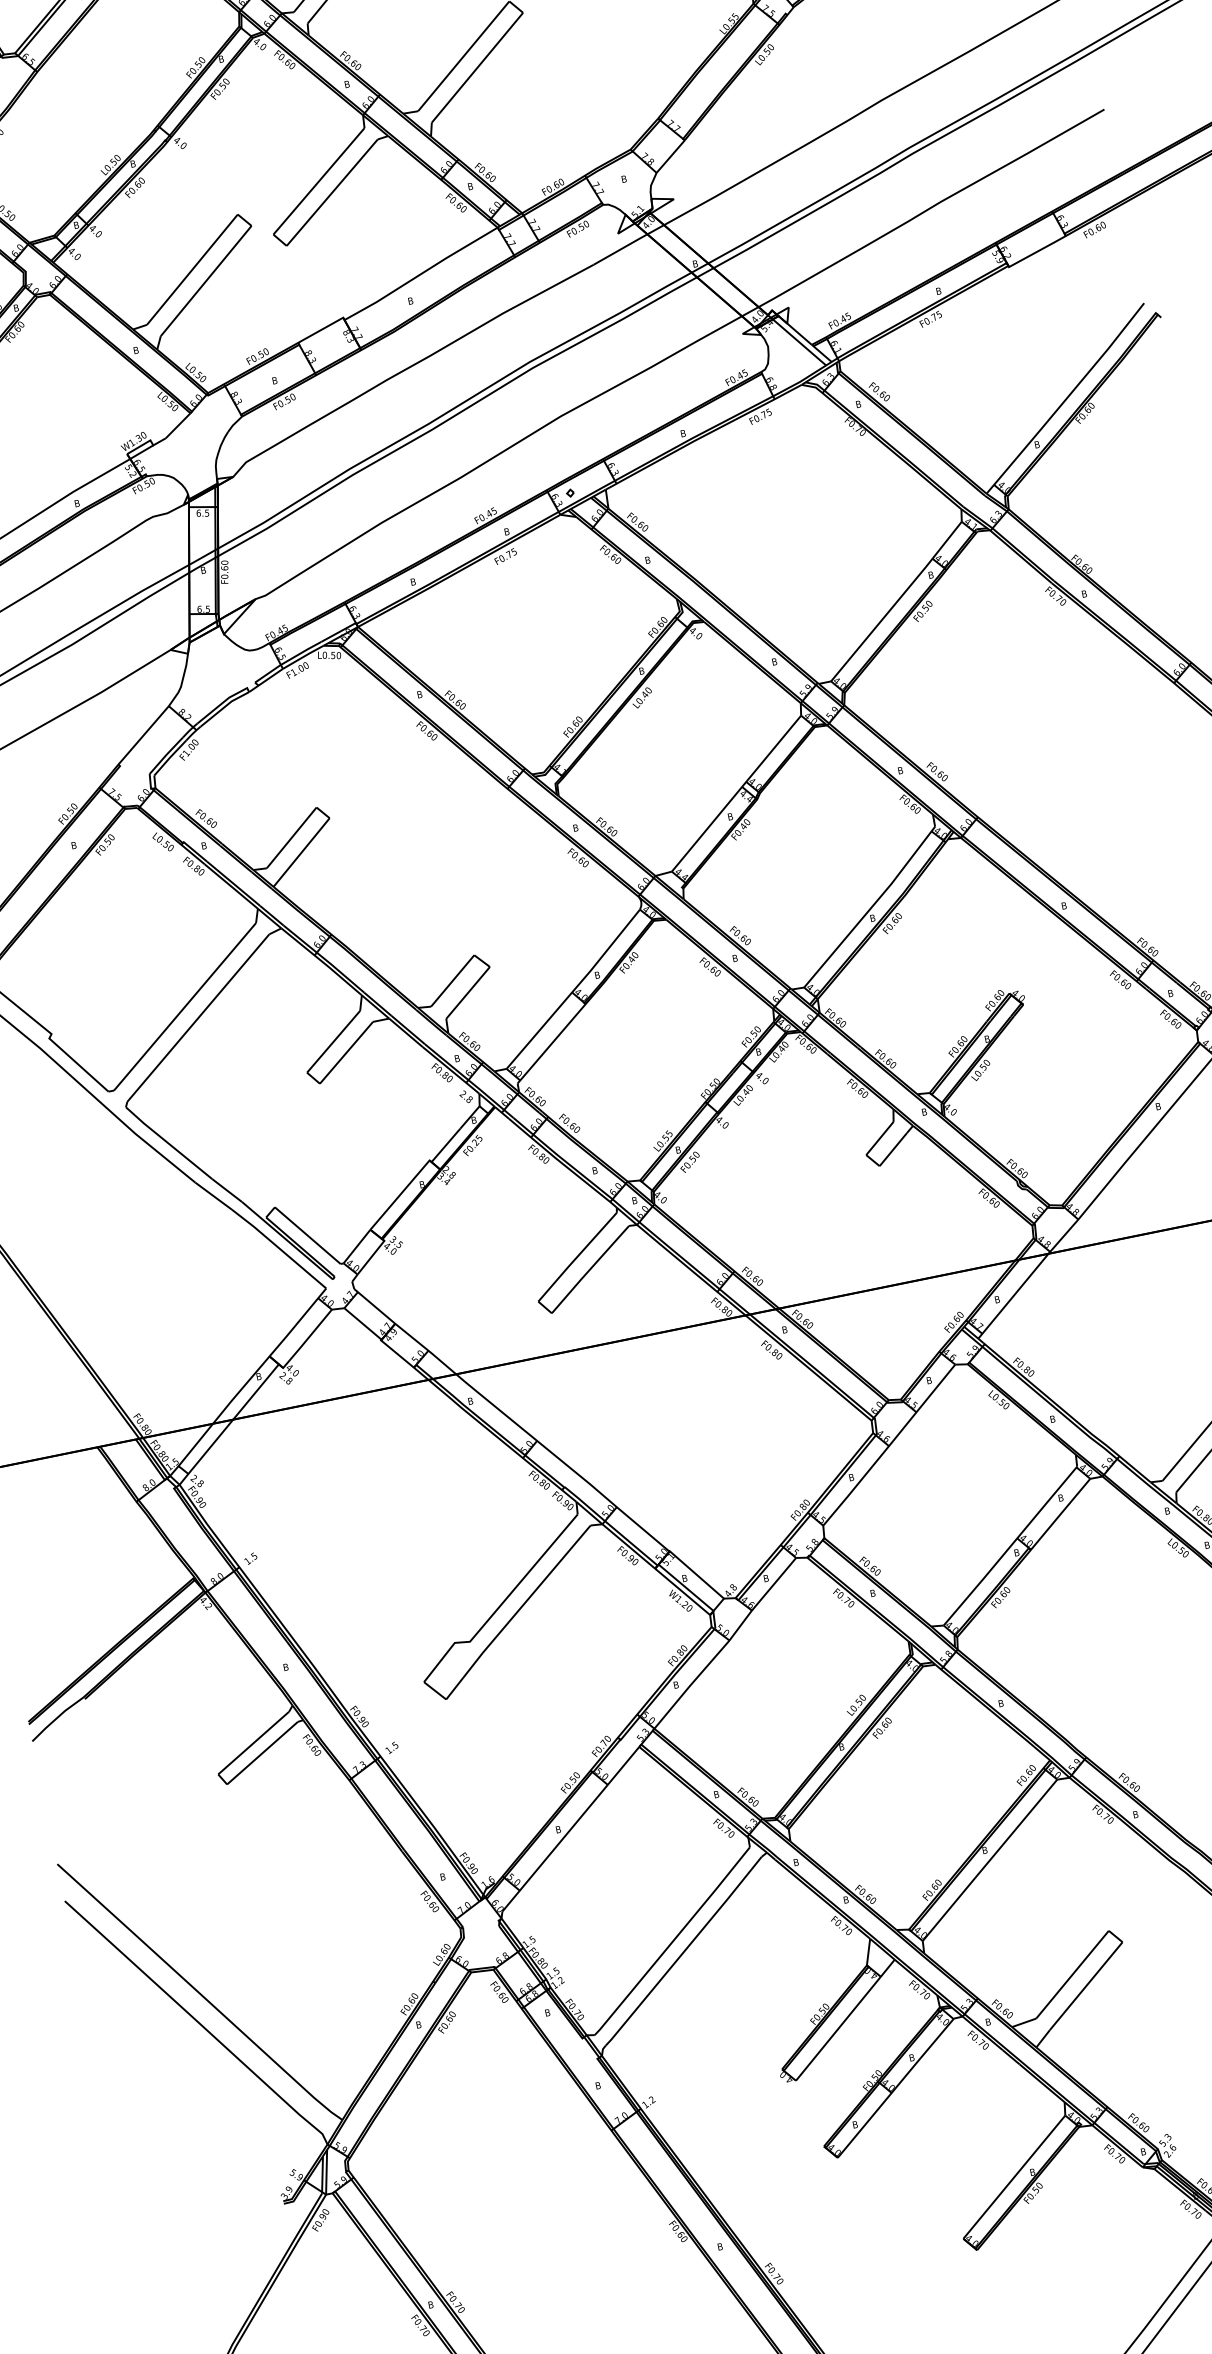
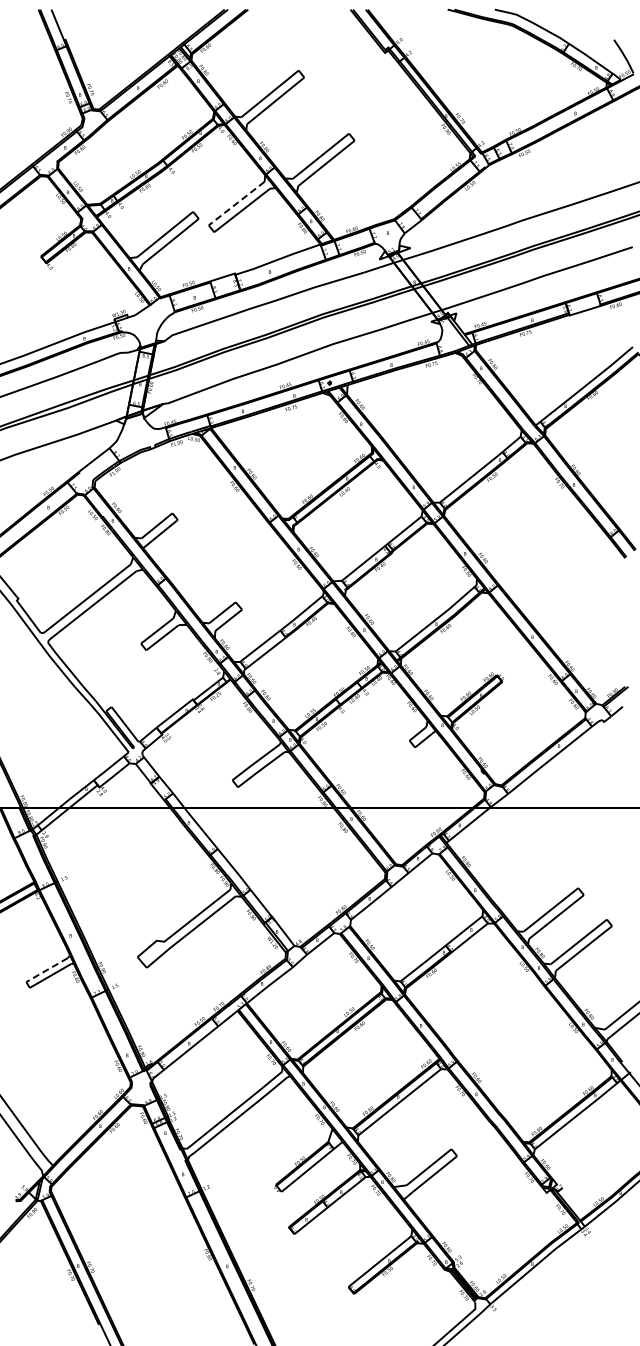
line: (318, 181) -> (236, 203), solid -> dashed
line: (254, 1743) -> (47, 970), solid -> dashed

